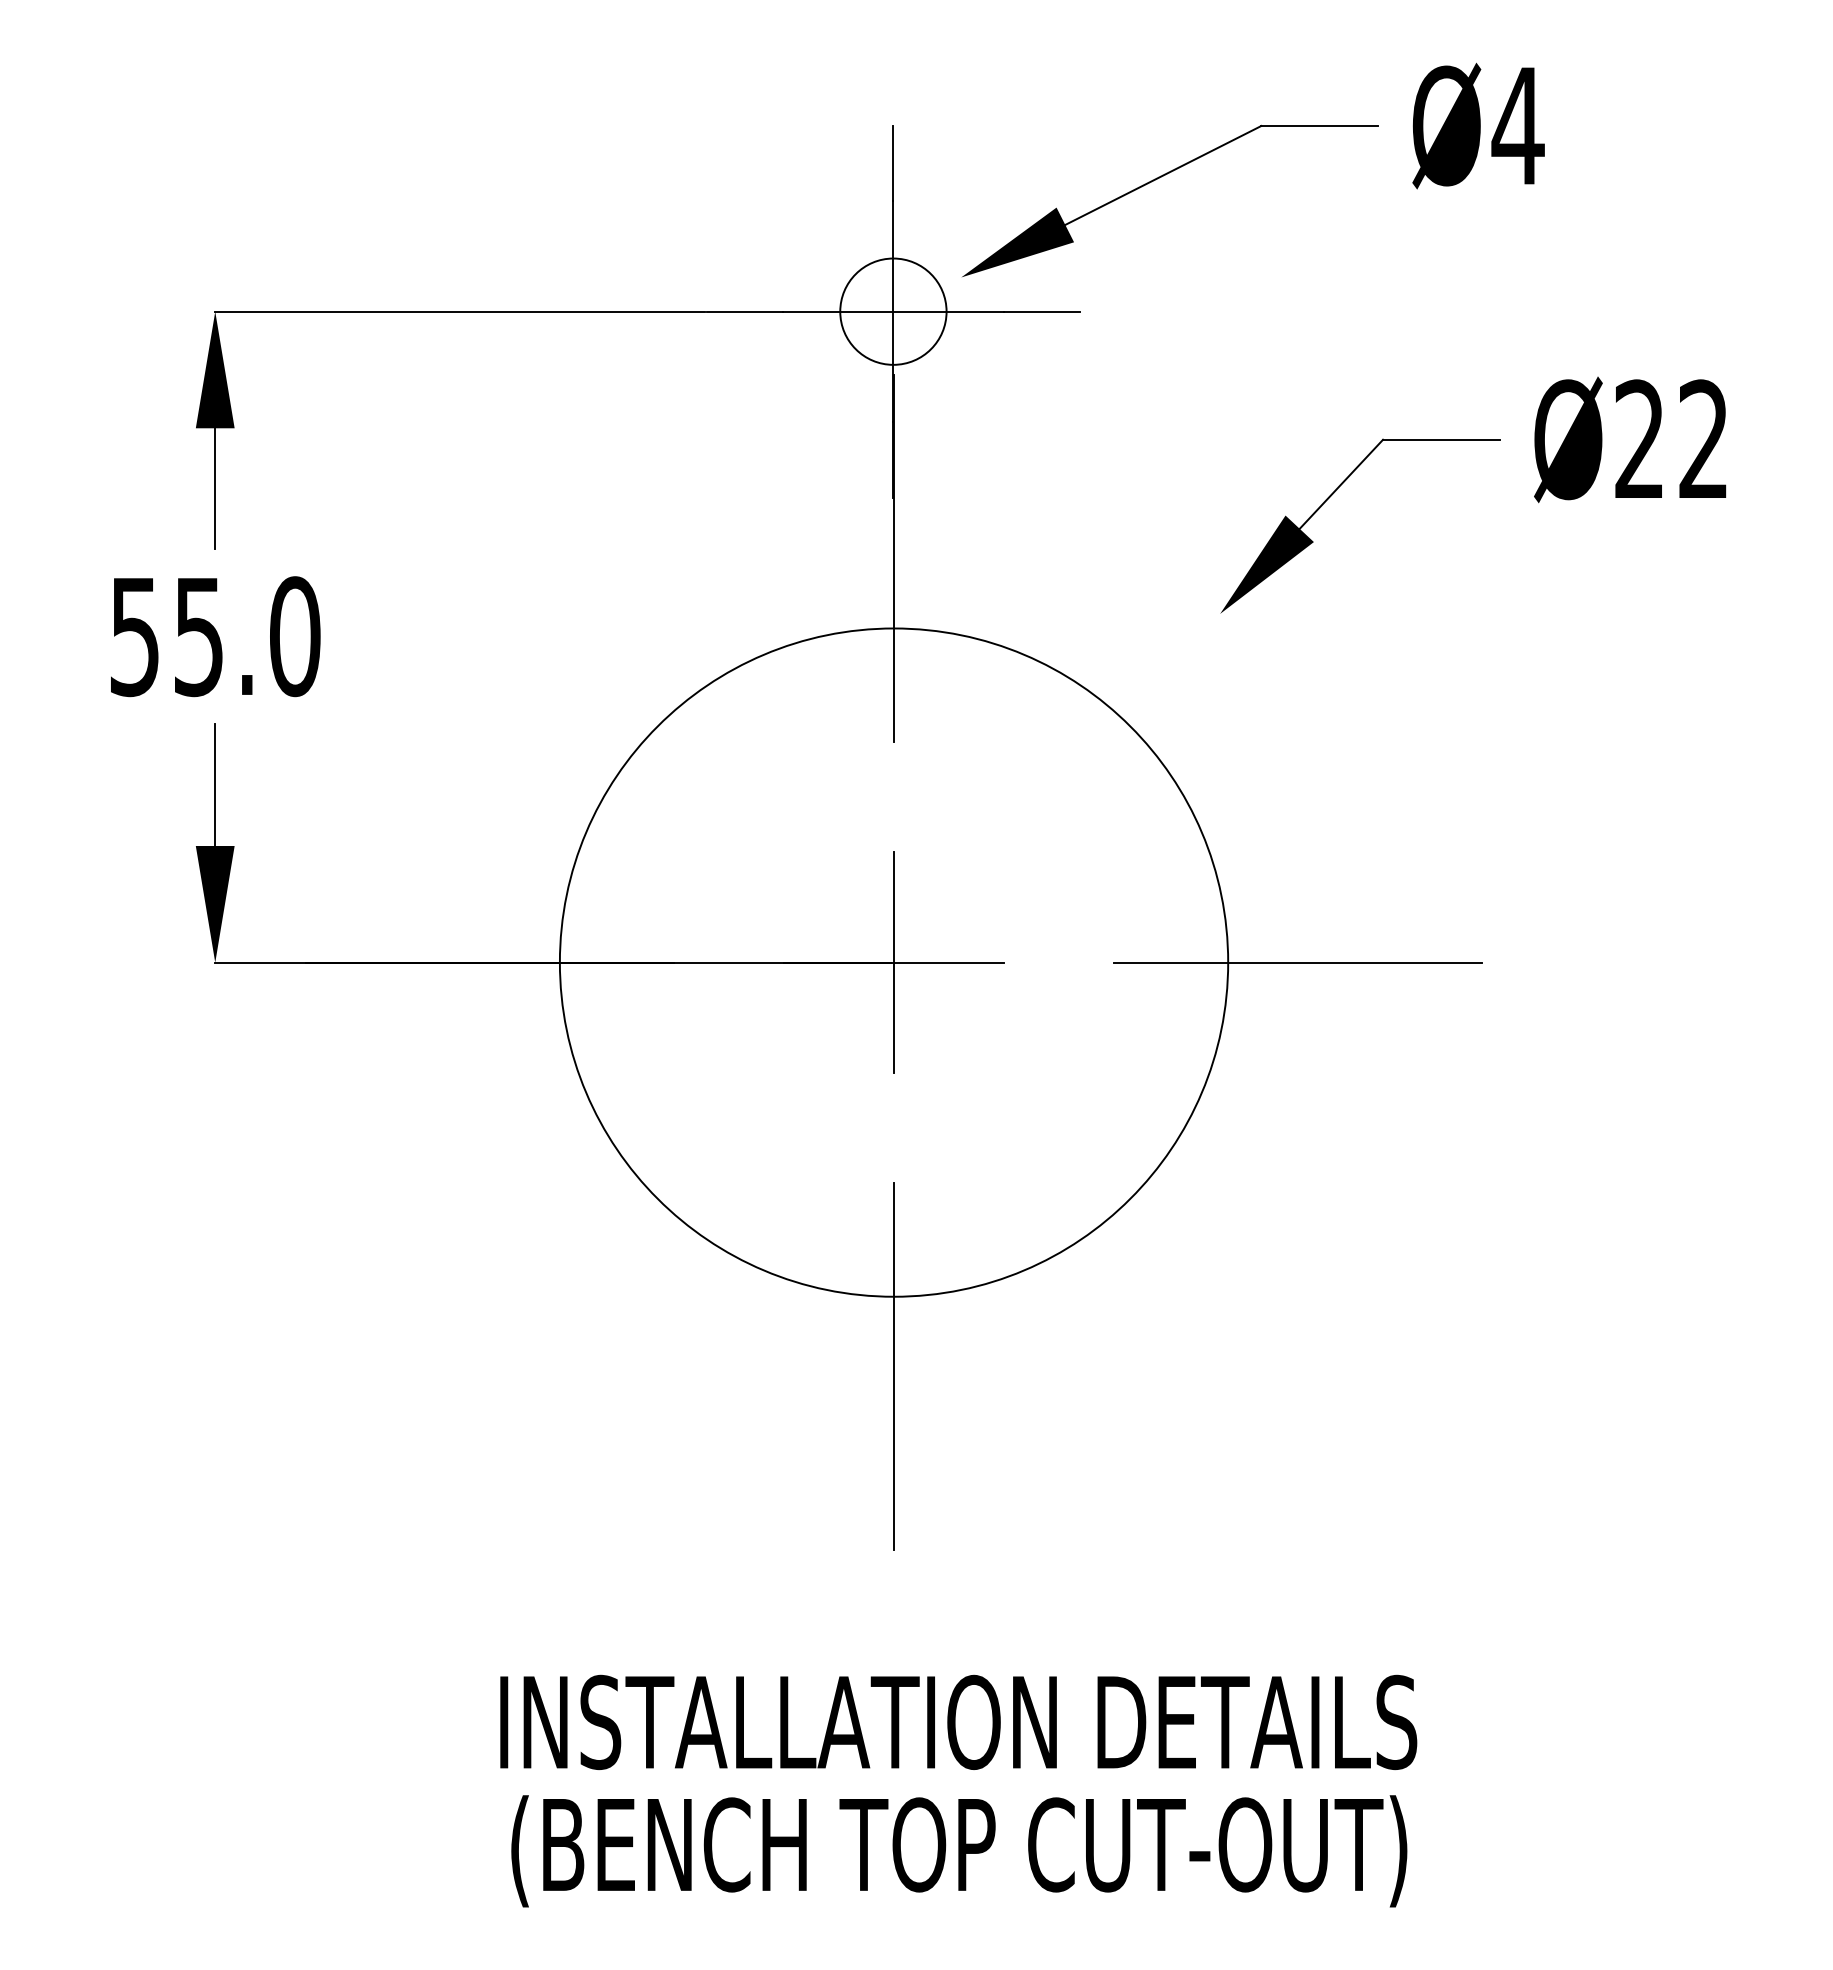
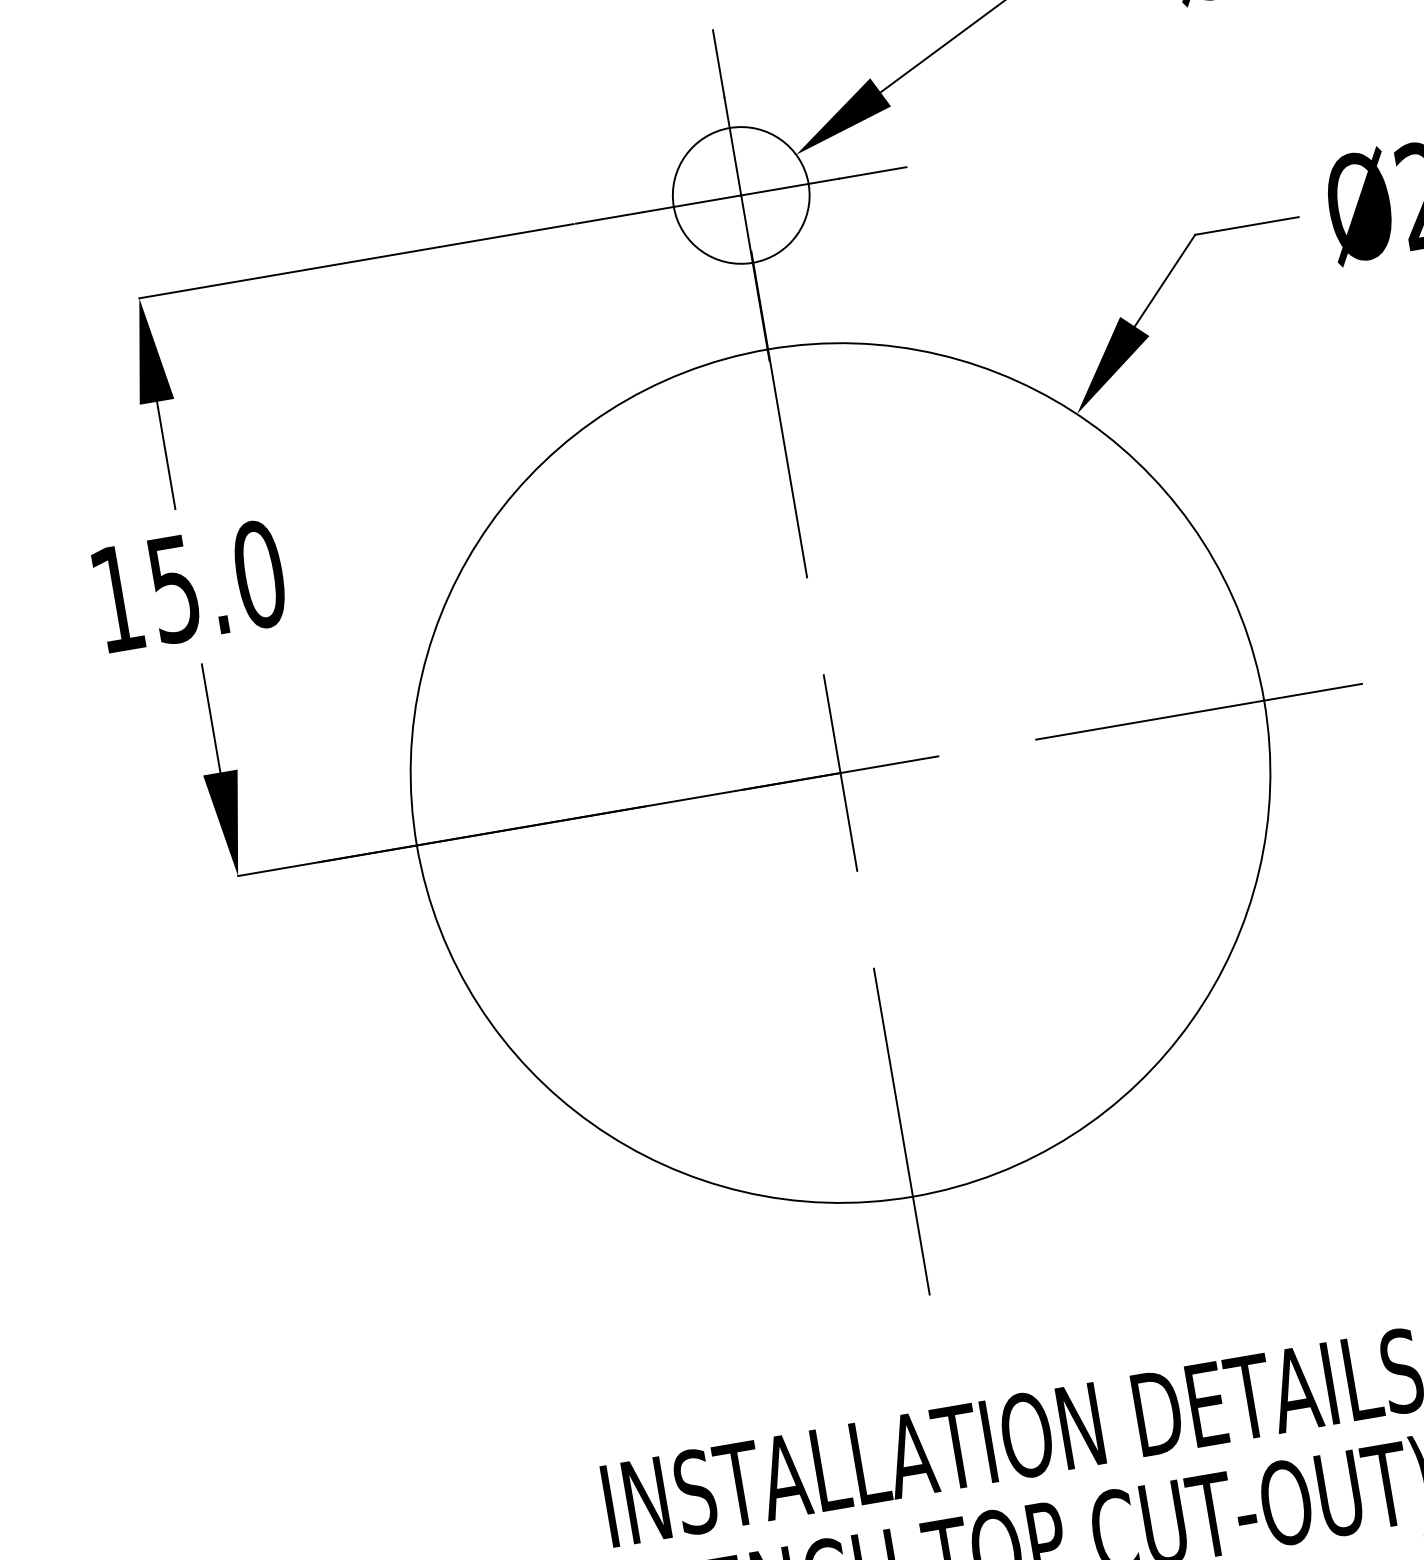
circle: (893, 311) -> (741, 195), size x1.43
text: (134, 637) -> (117, 599), 55.0 -> 15.0
circle: (893, 962) -> (840, 773), size x1.43

